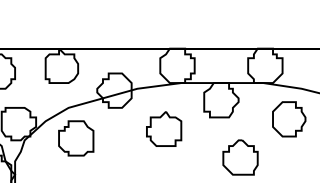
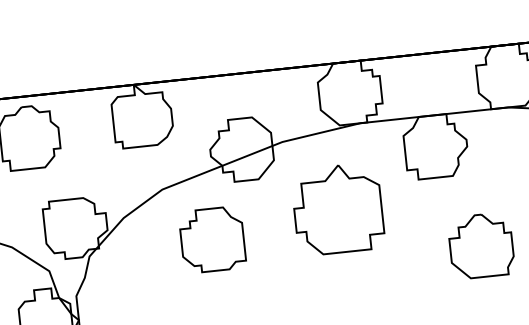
part: (164, 128) -> (338, 208), size x1.4
part: (76, 138) -> (213, 239), moved

